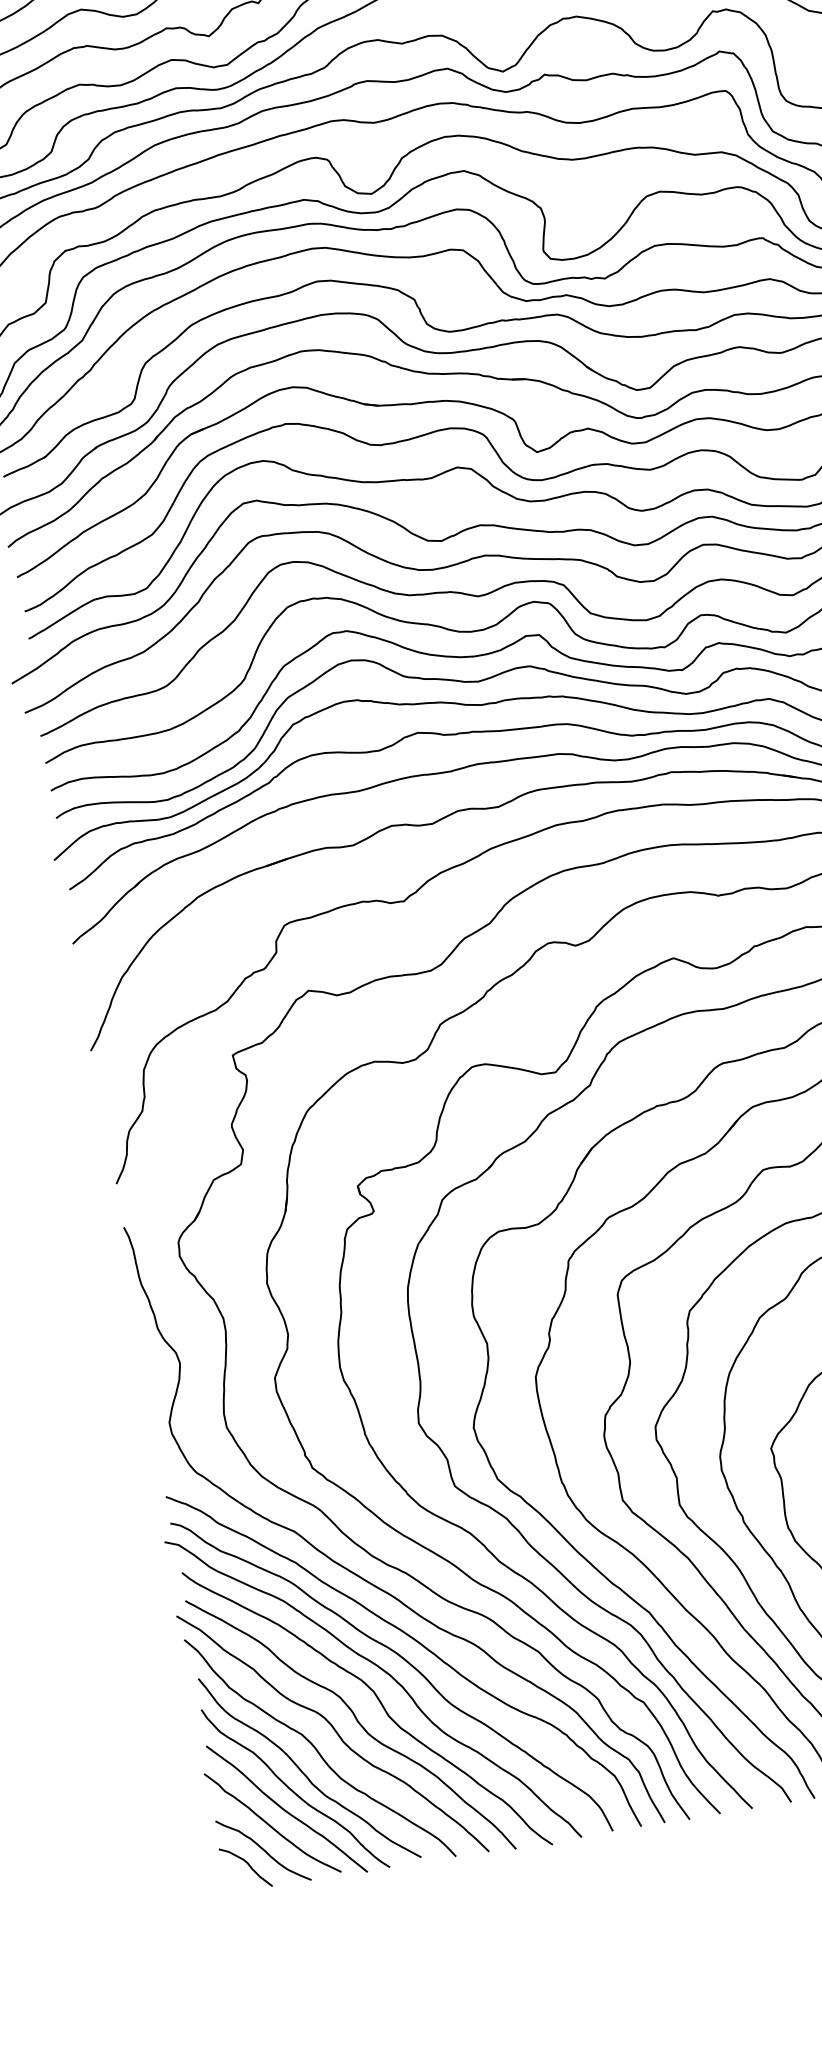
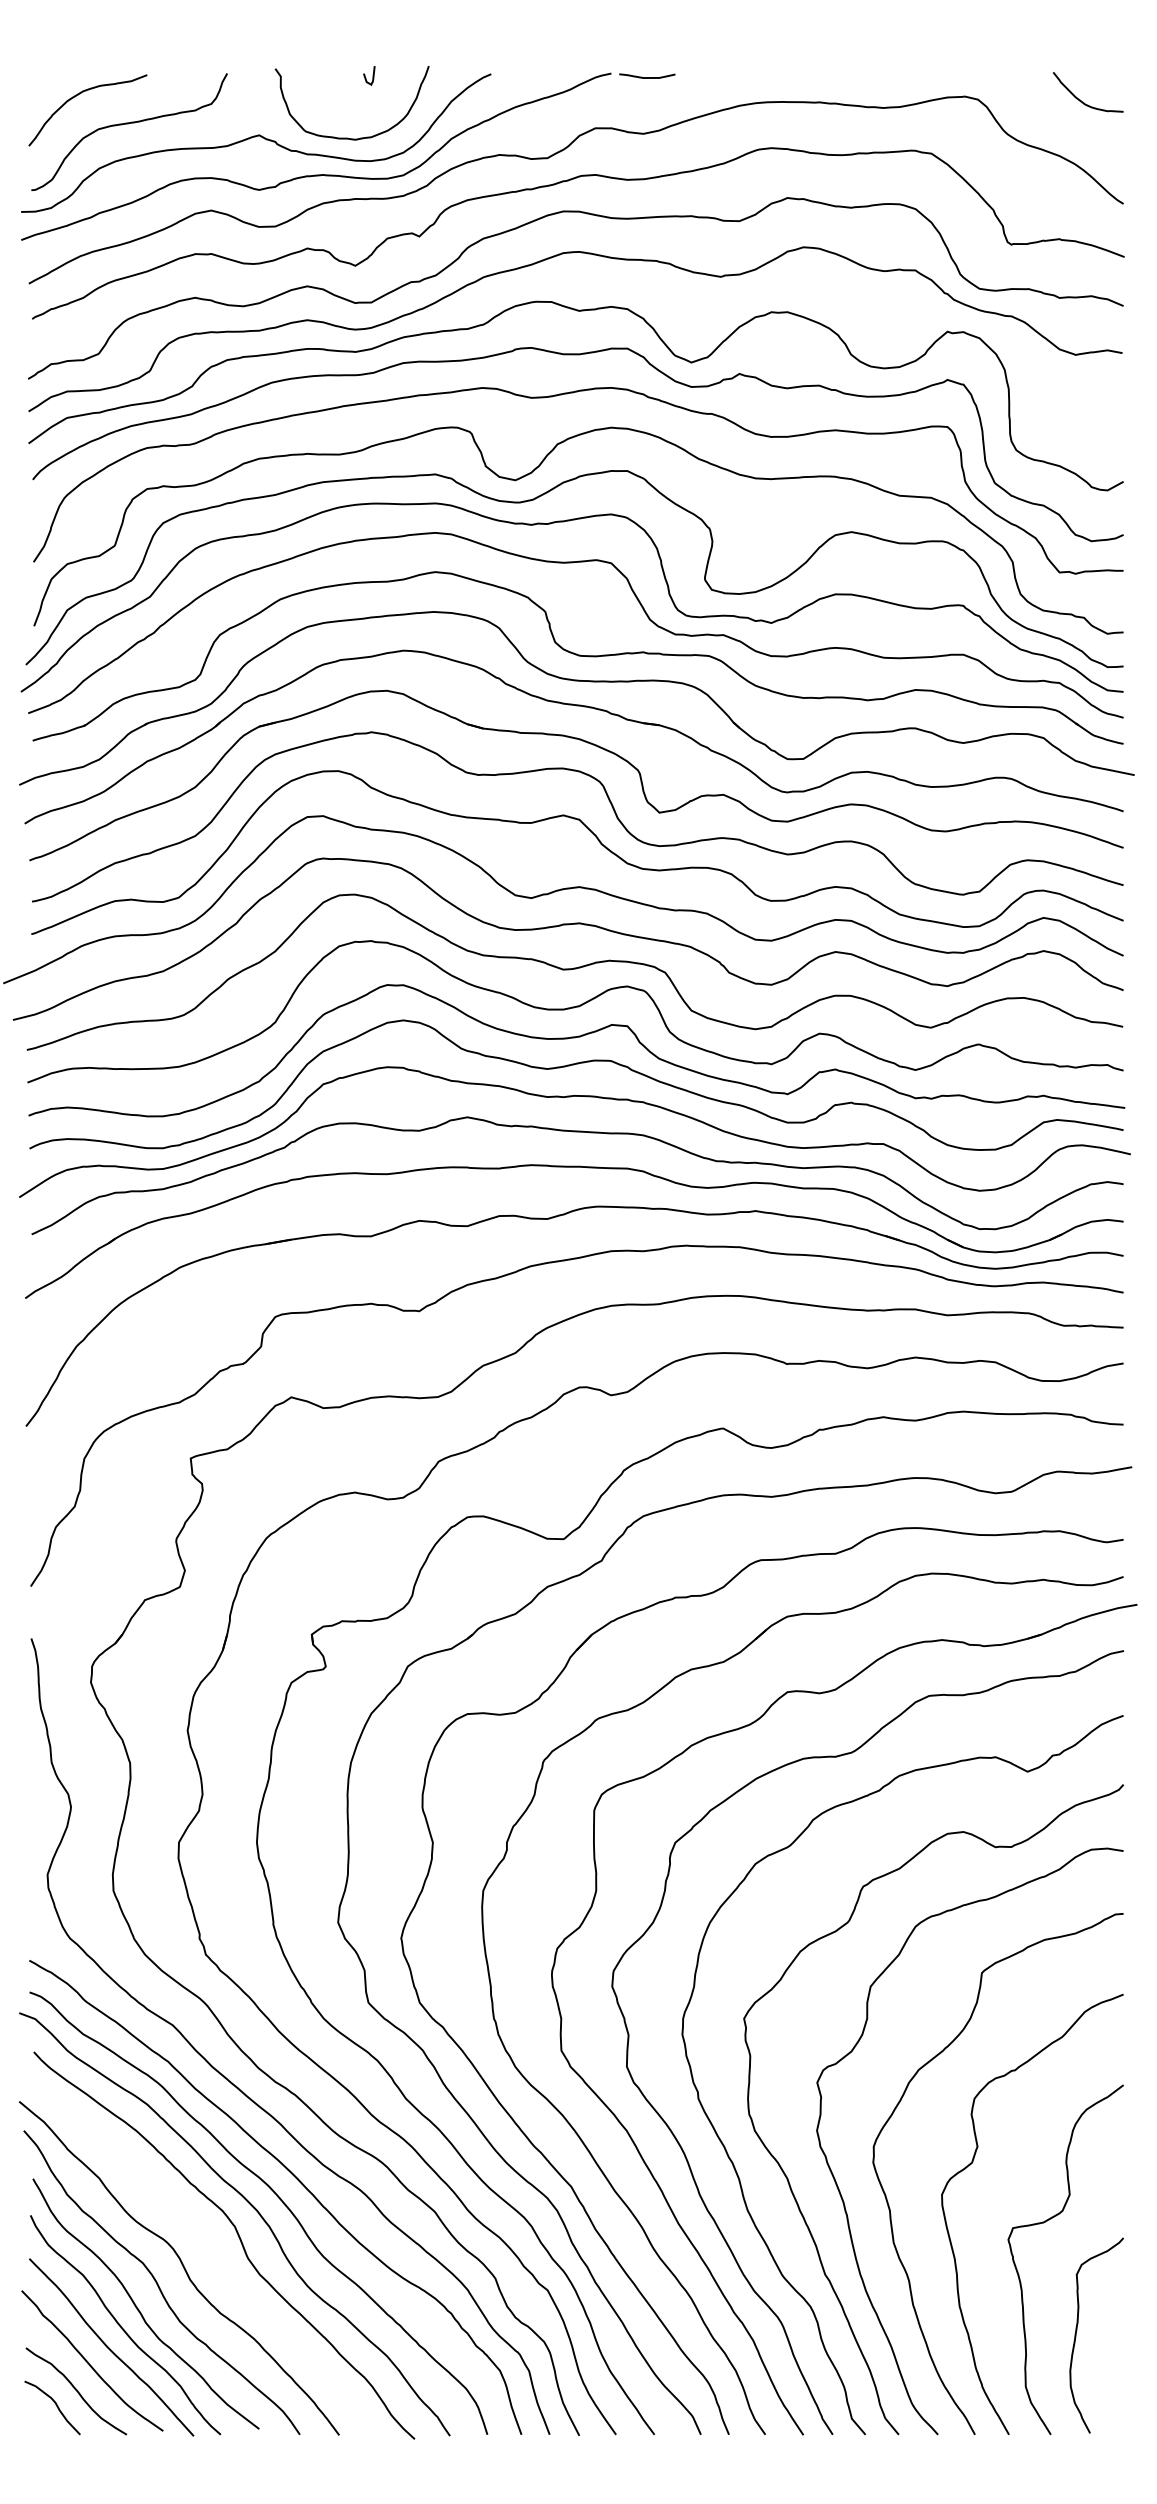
curve: (356, 1721) -> (209, 2258), removed

